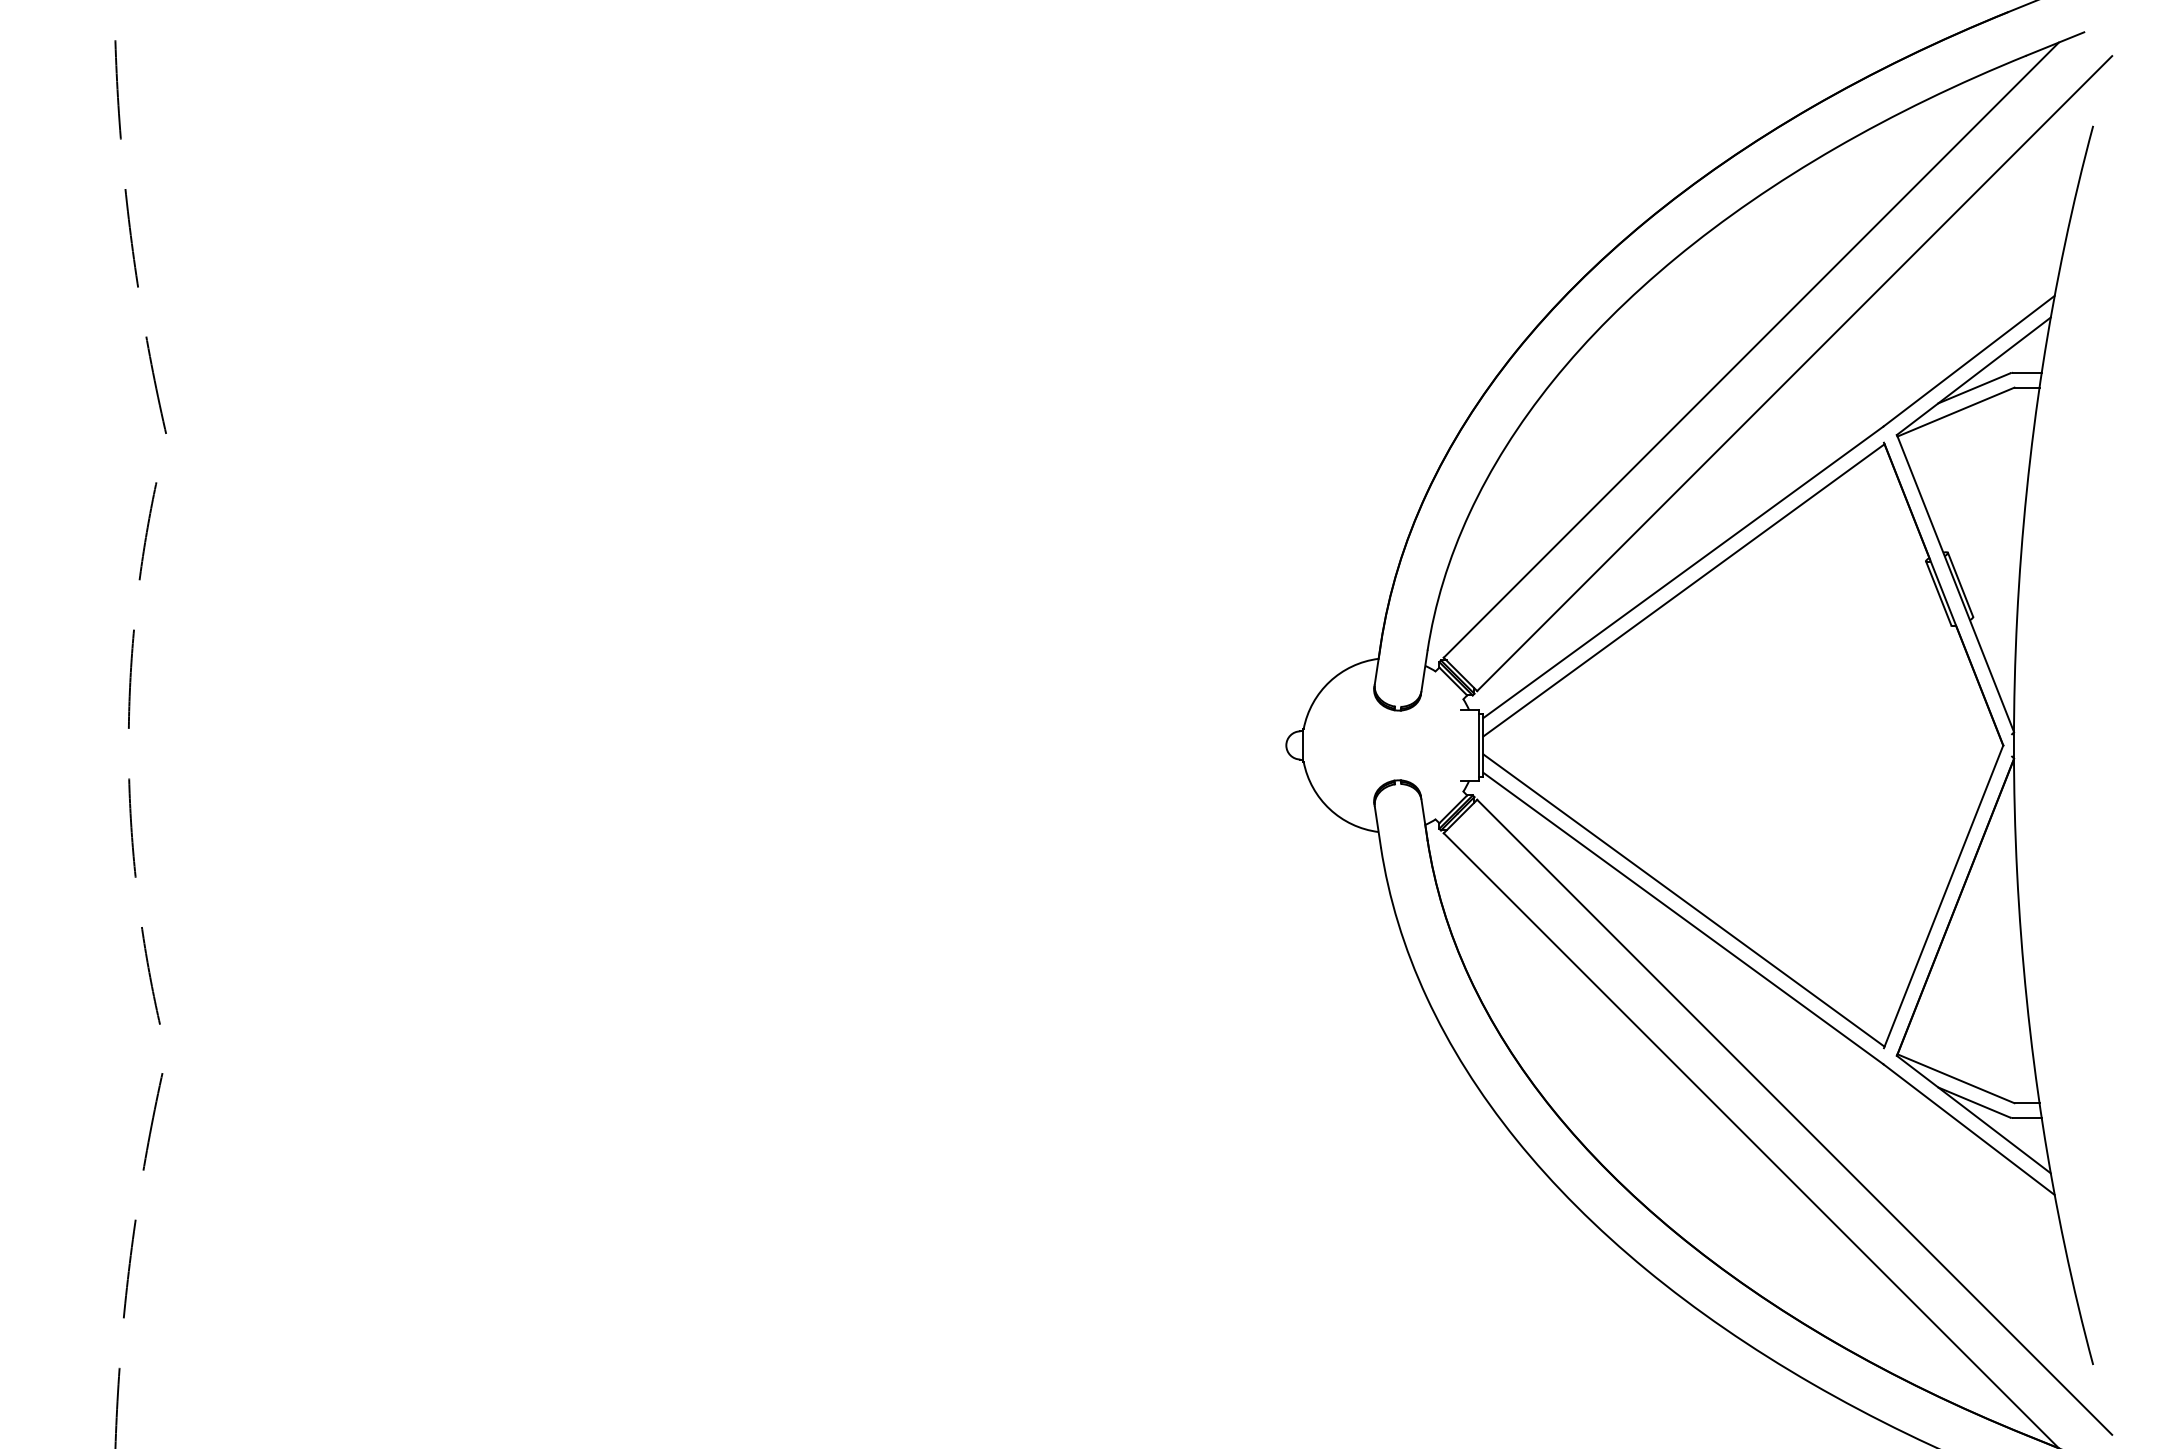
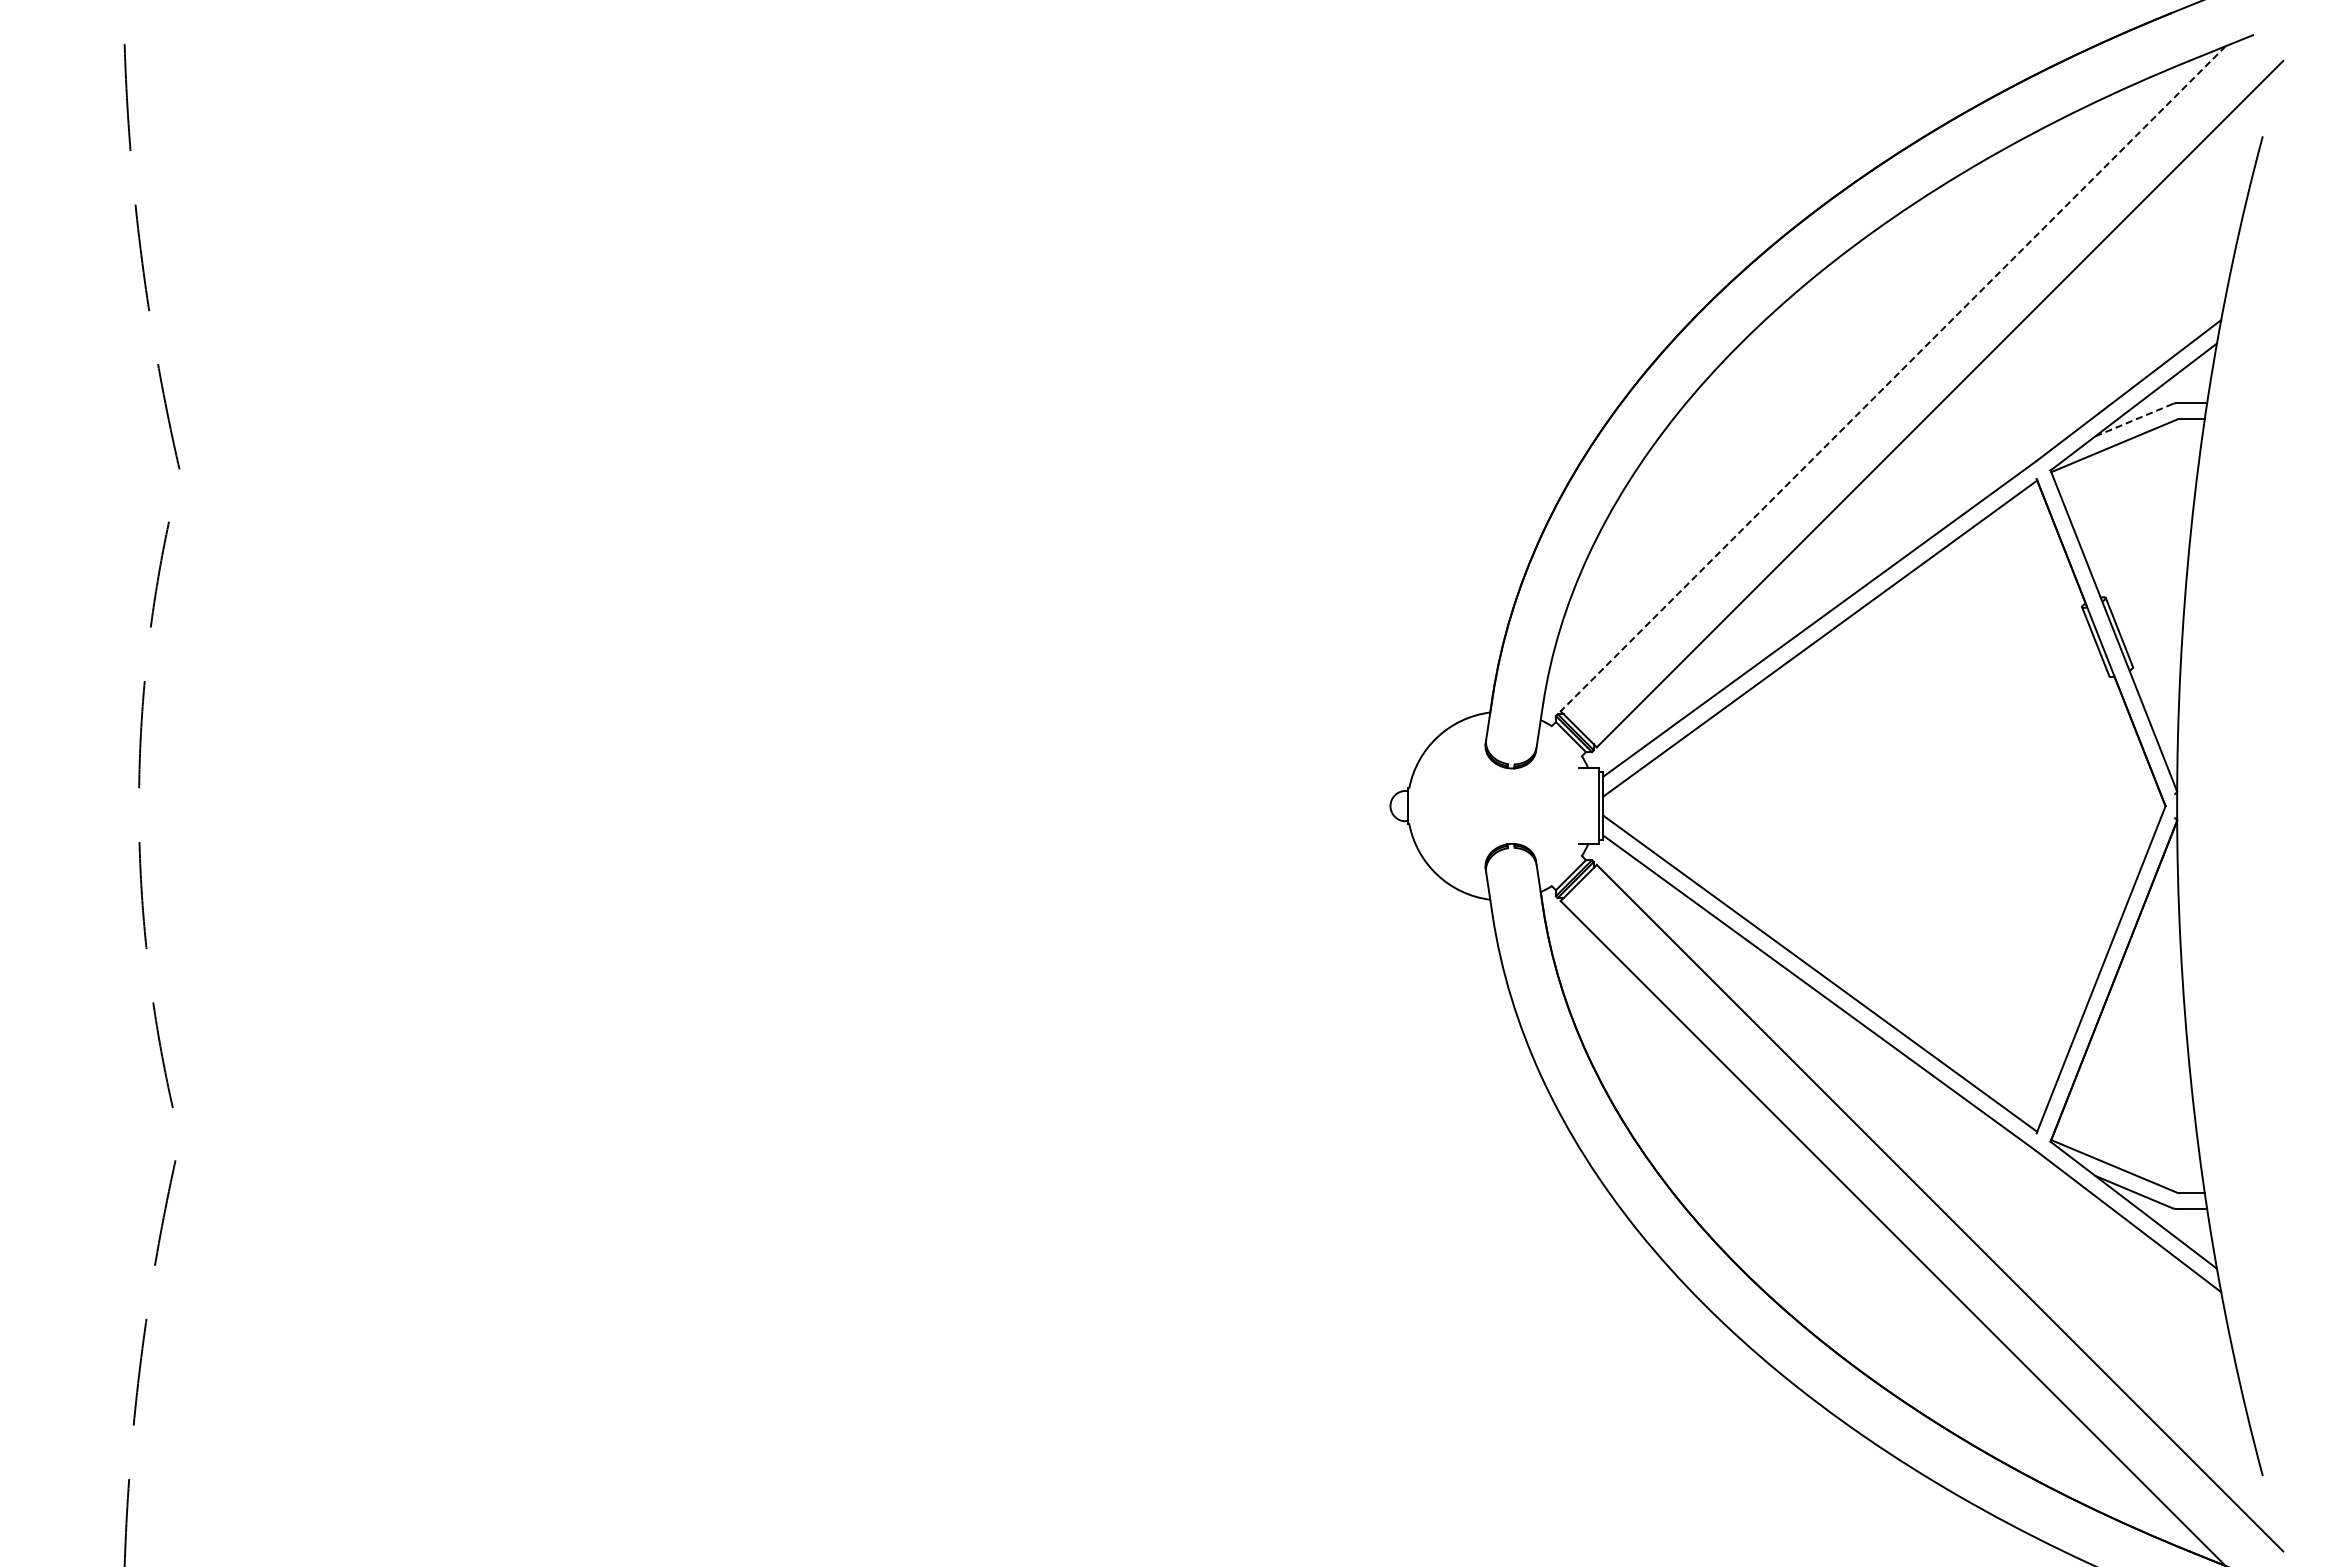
line: (1750, 350) -> (1892, 379), solid -> dashed
line: (1974, 387) -> (2134, 419), solid -> dashed

